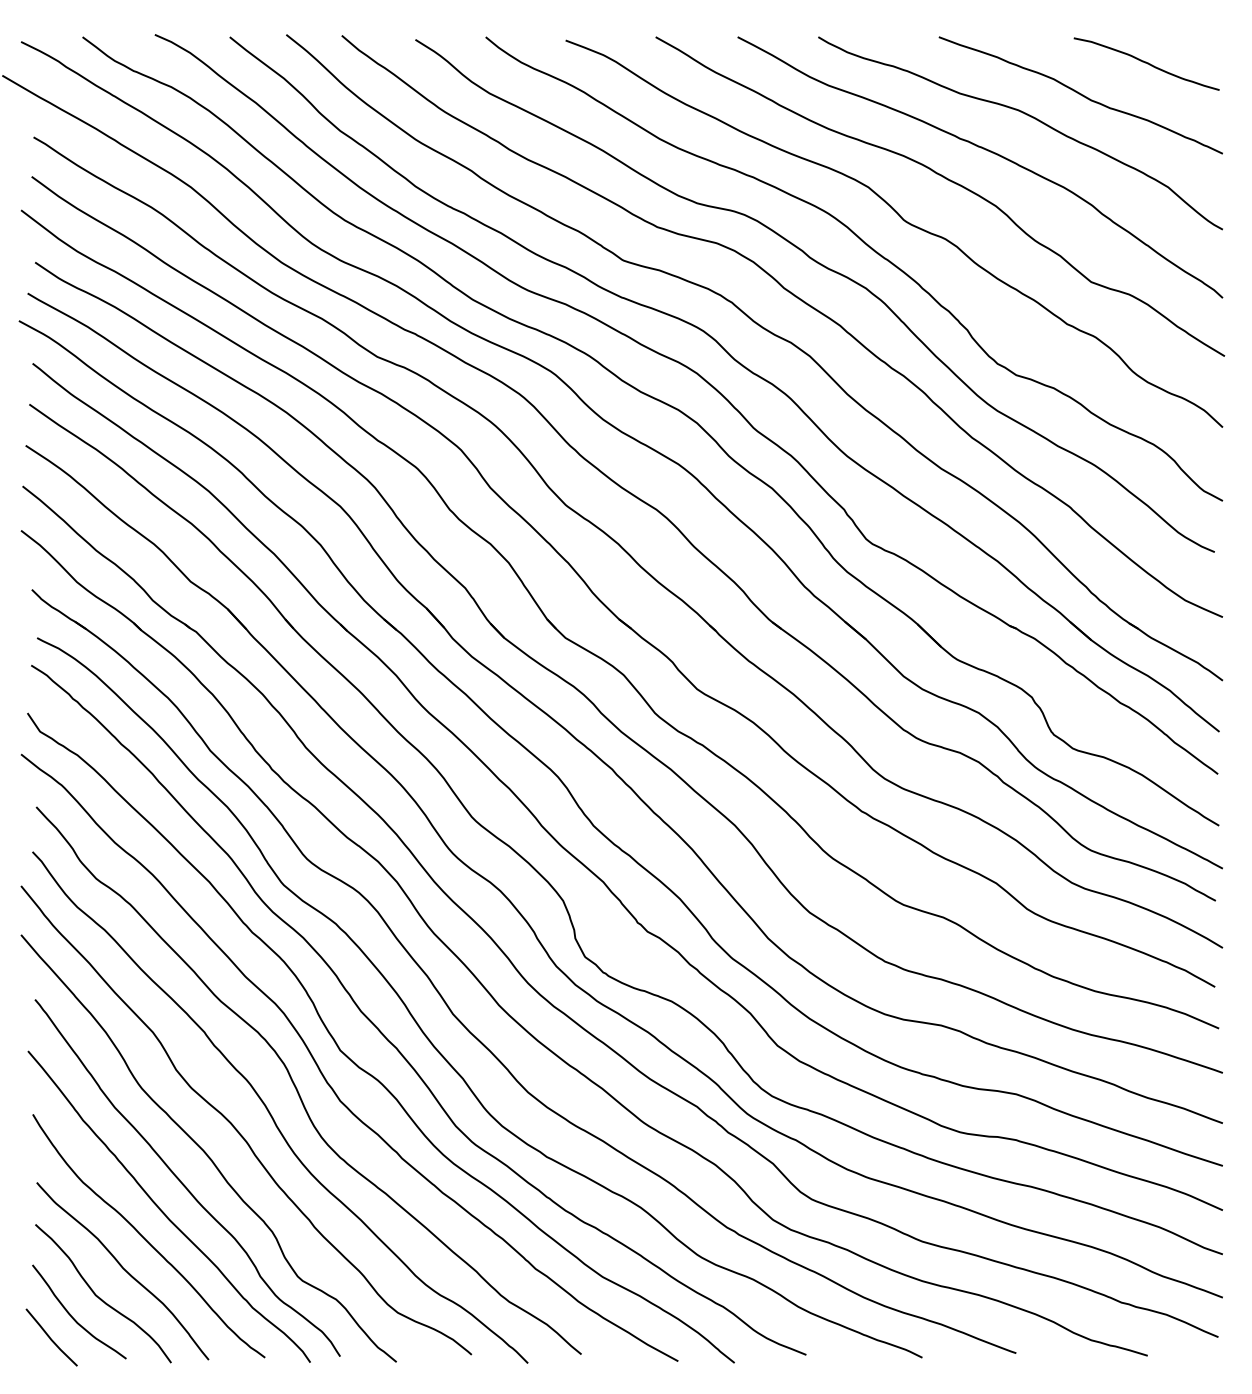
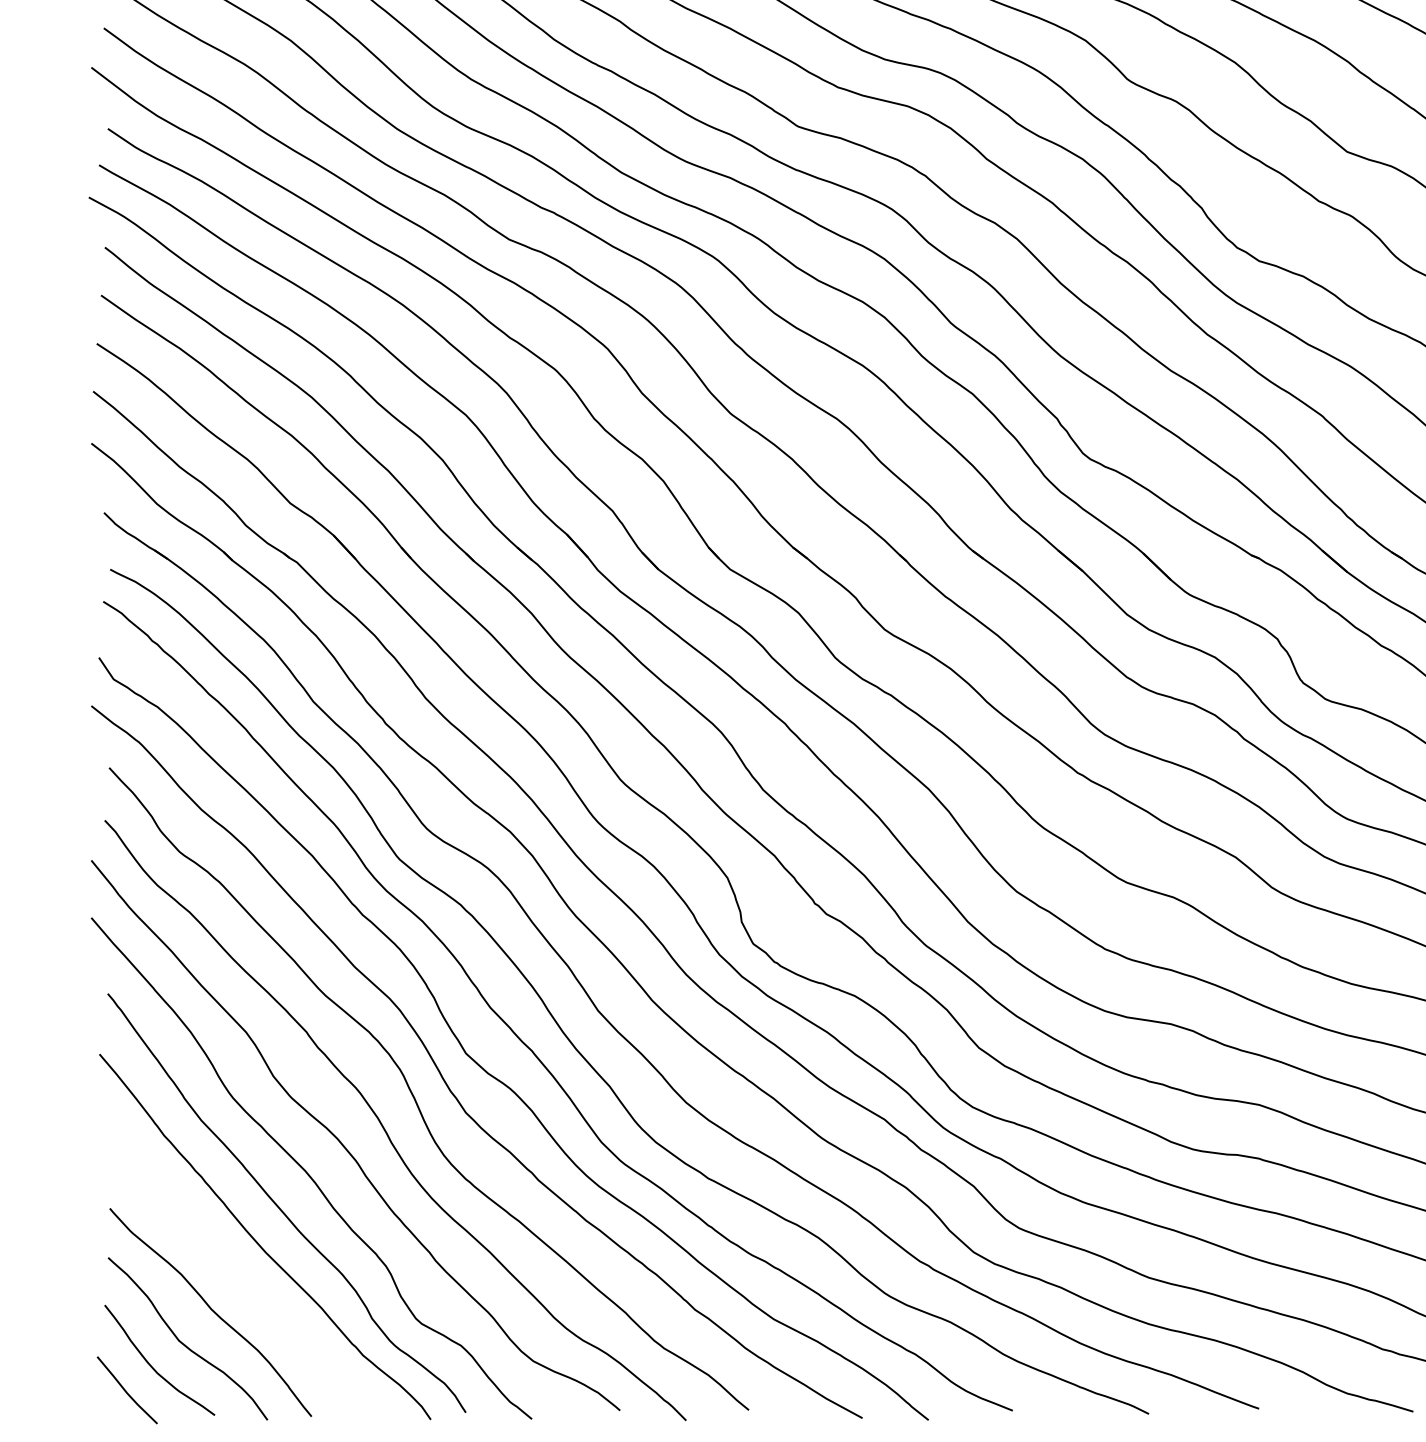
curve: (145, 1238) -> (237, 1274), removed

